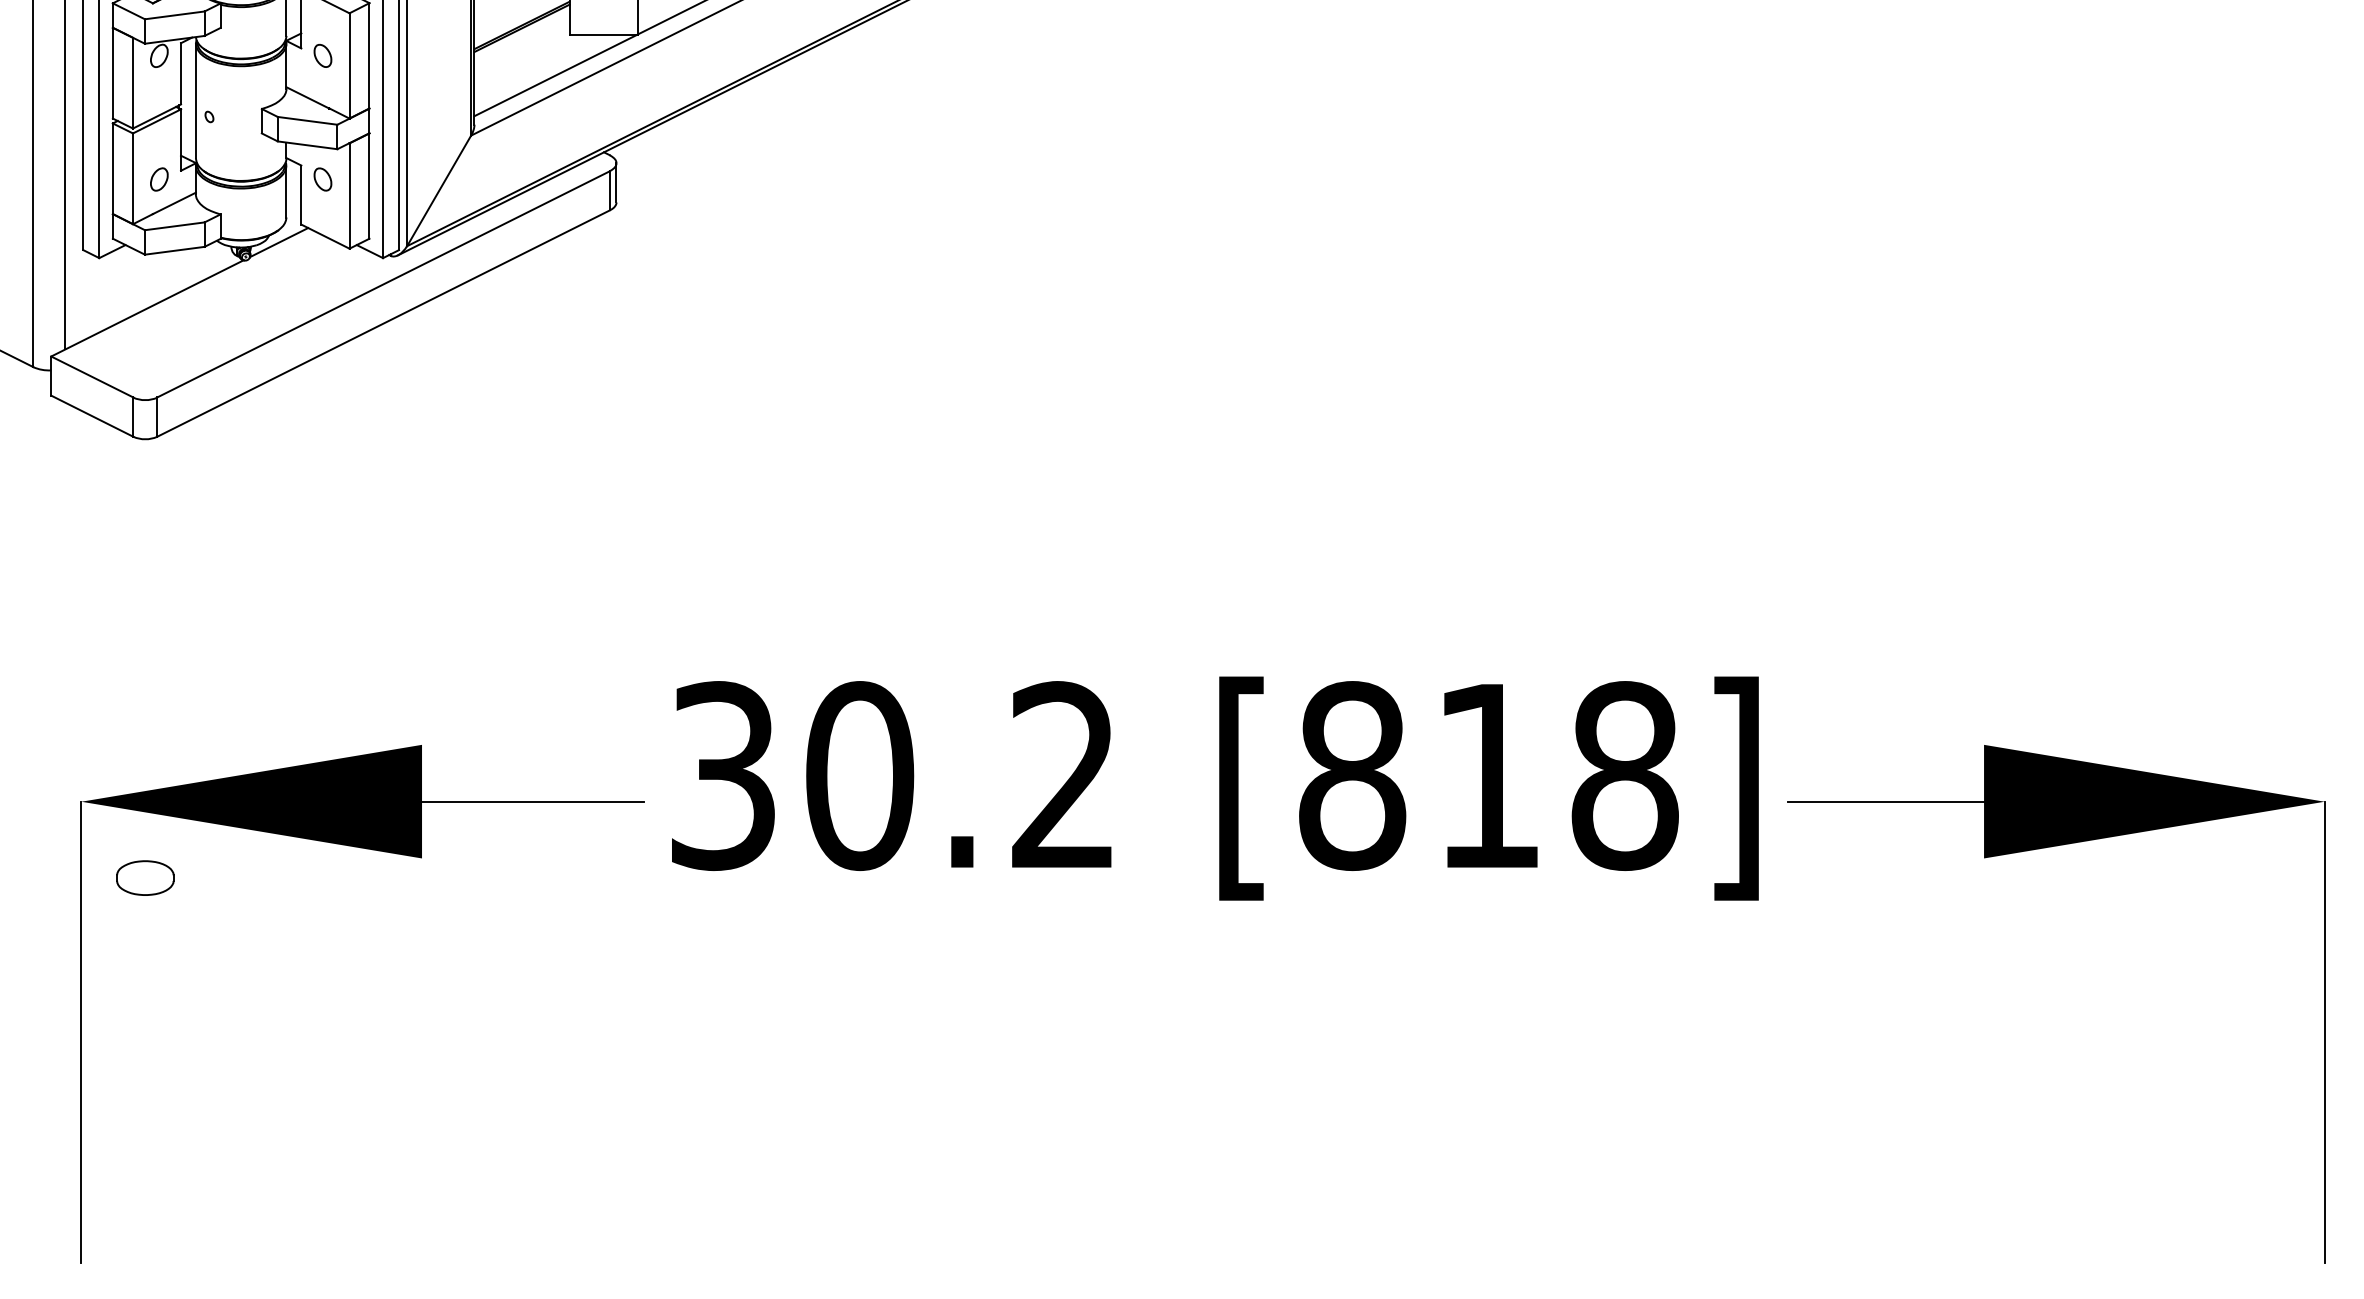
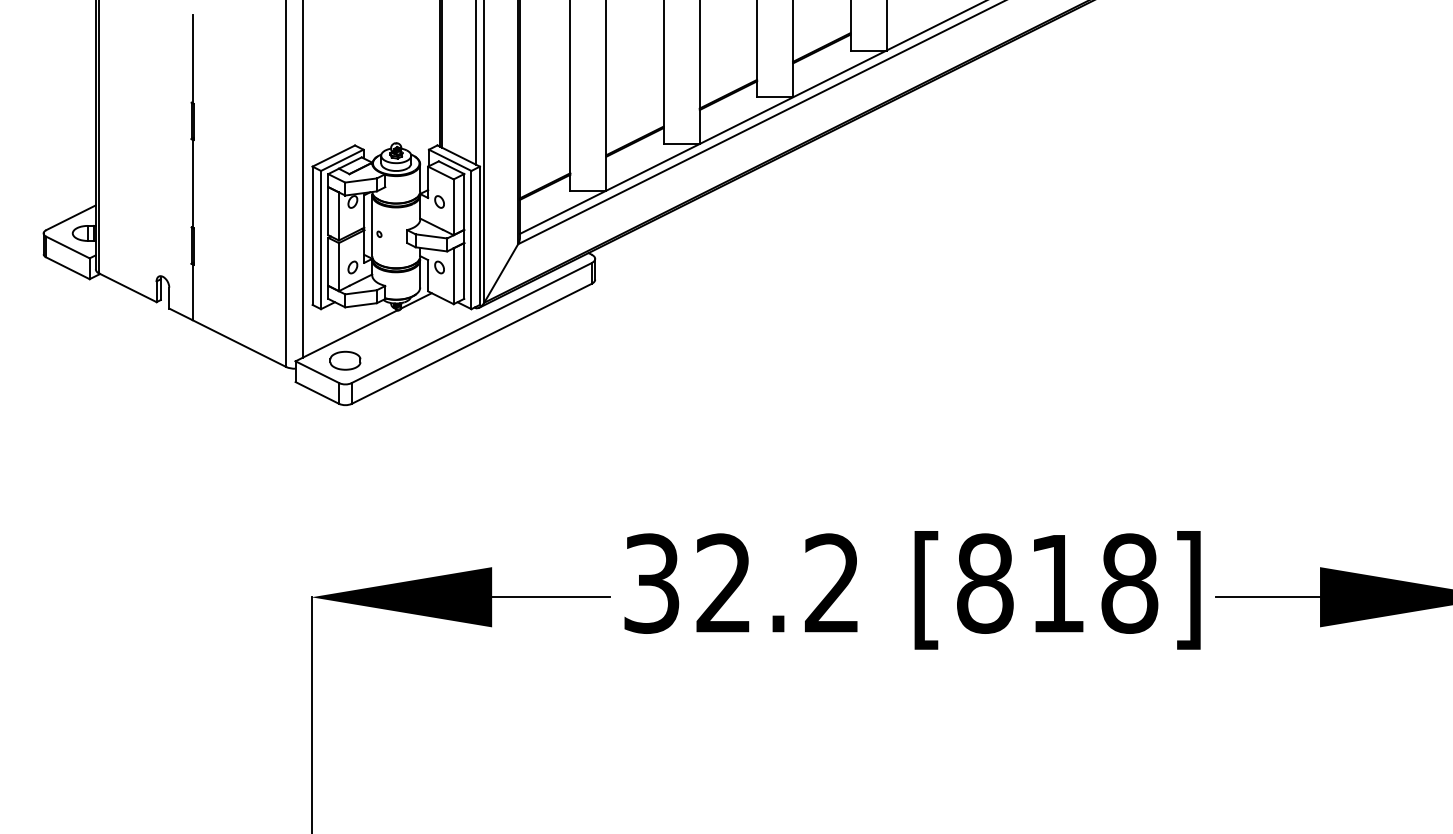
text: (858, 775) -> (723, 583), 30.2 -> 32.2
part: (145, 877) -> (345, 360), moved

